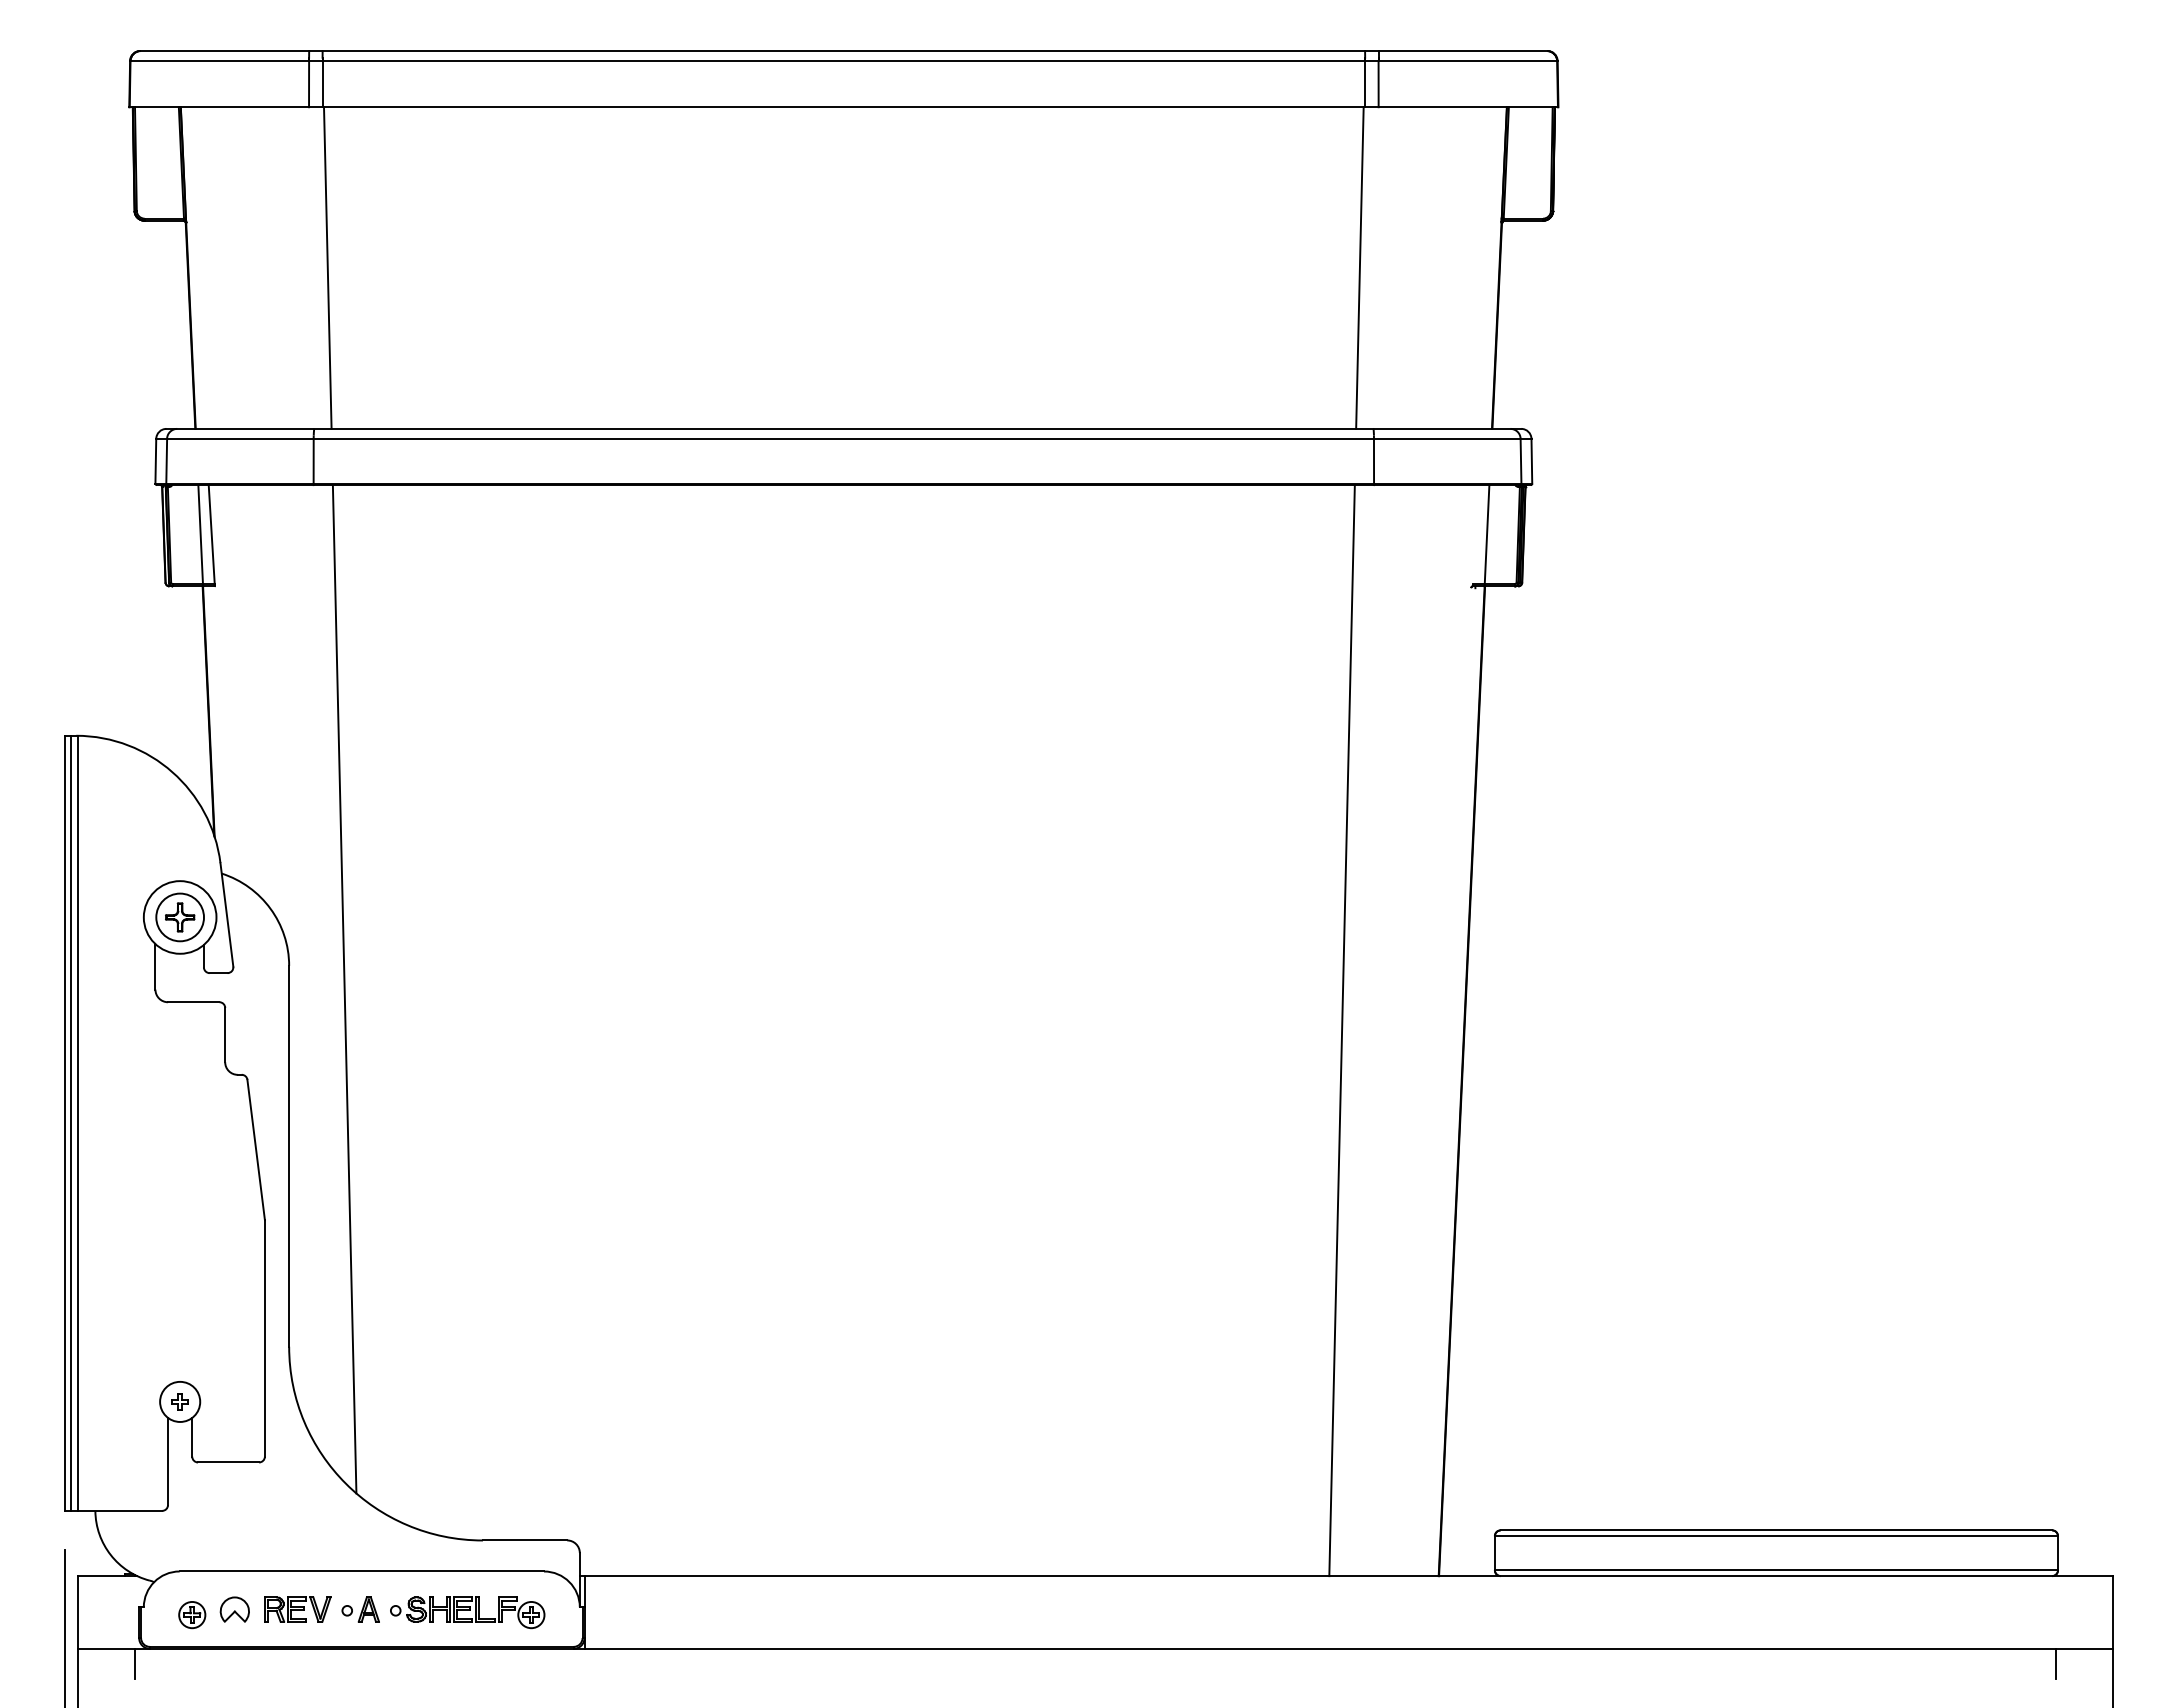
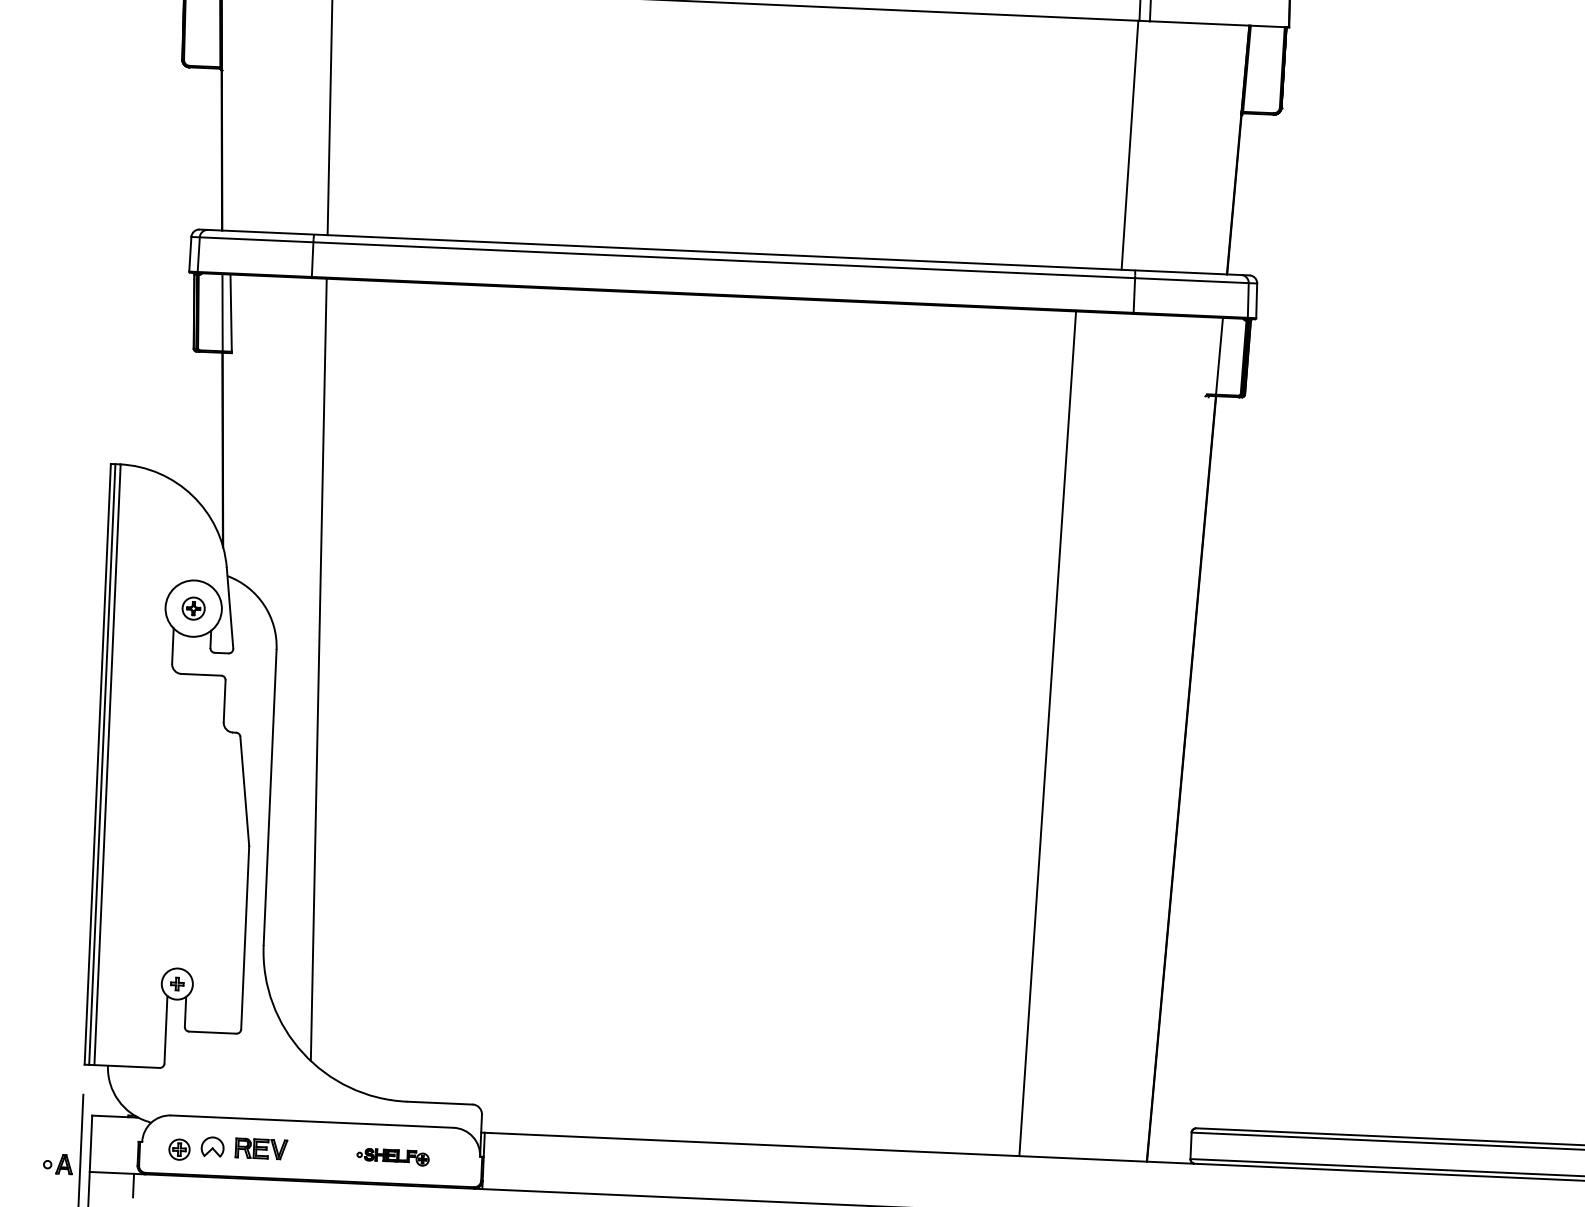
part: (179, 917) -> (193, 608), size x0.6
line: (1341, 1030) -> (1047, 732), moved
part: (360, 1609) -> (57, 1164), moved
part: (467, 1612) -> (392, 1156), size x0.6

